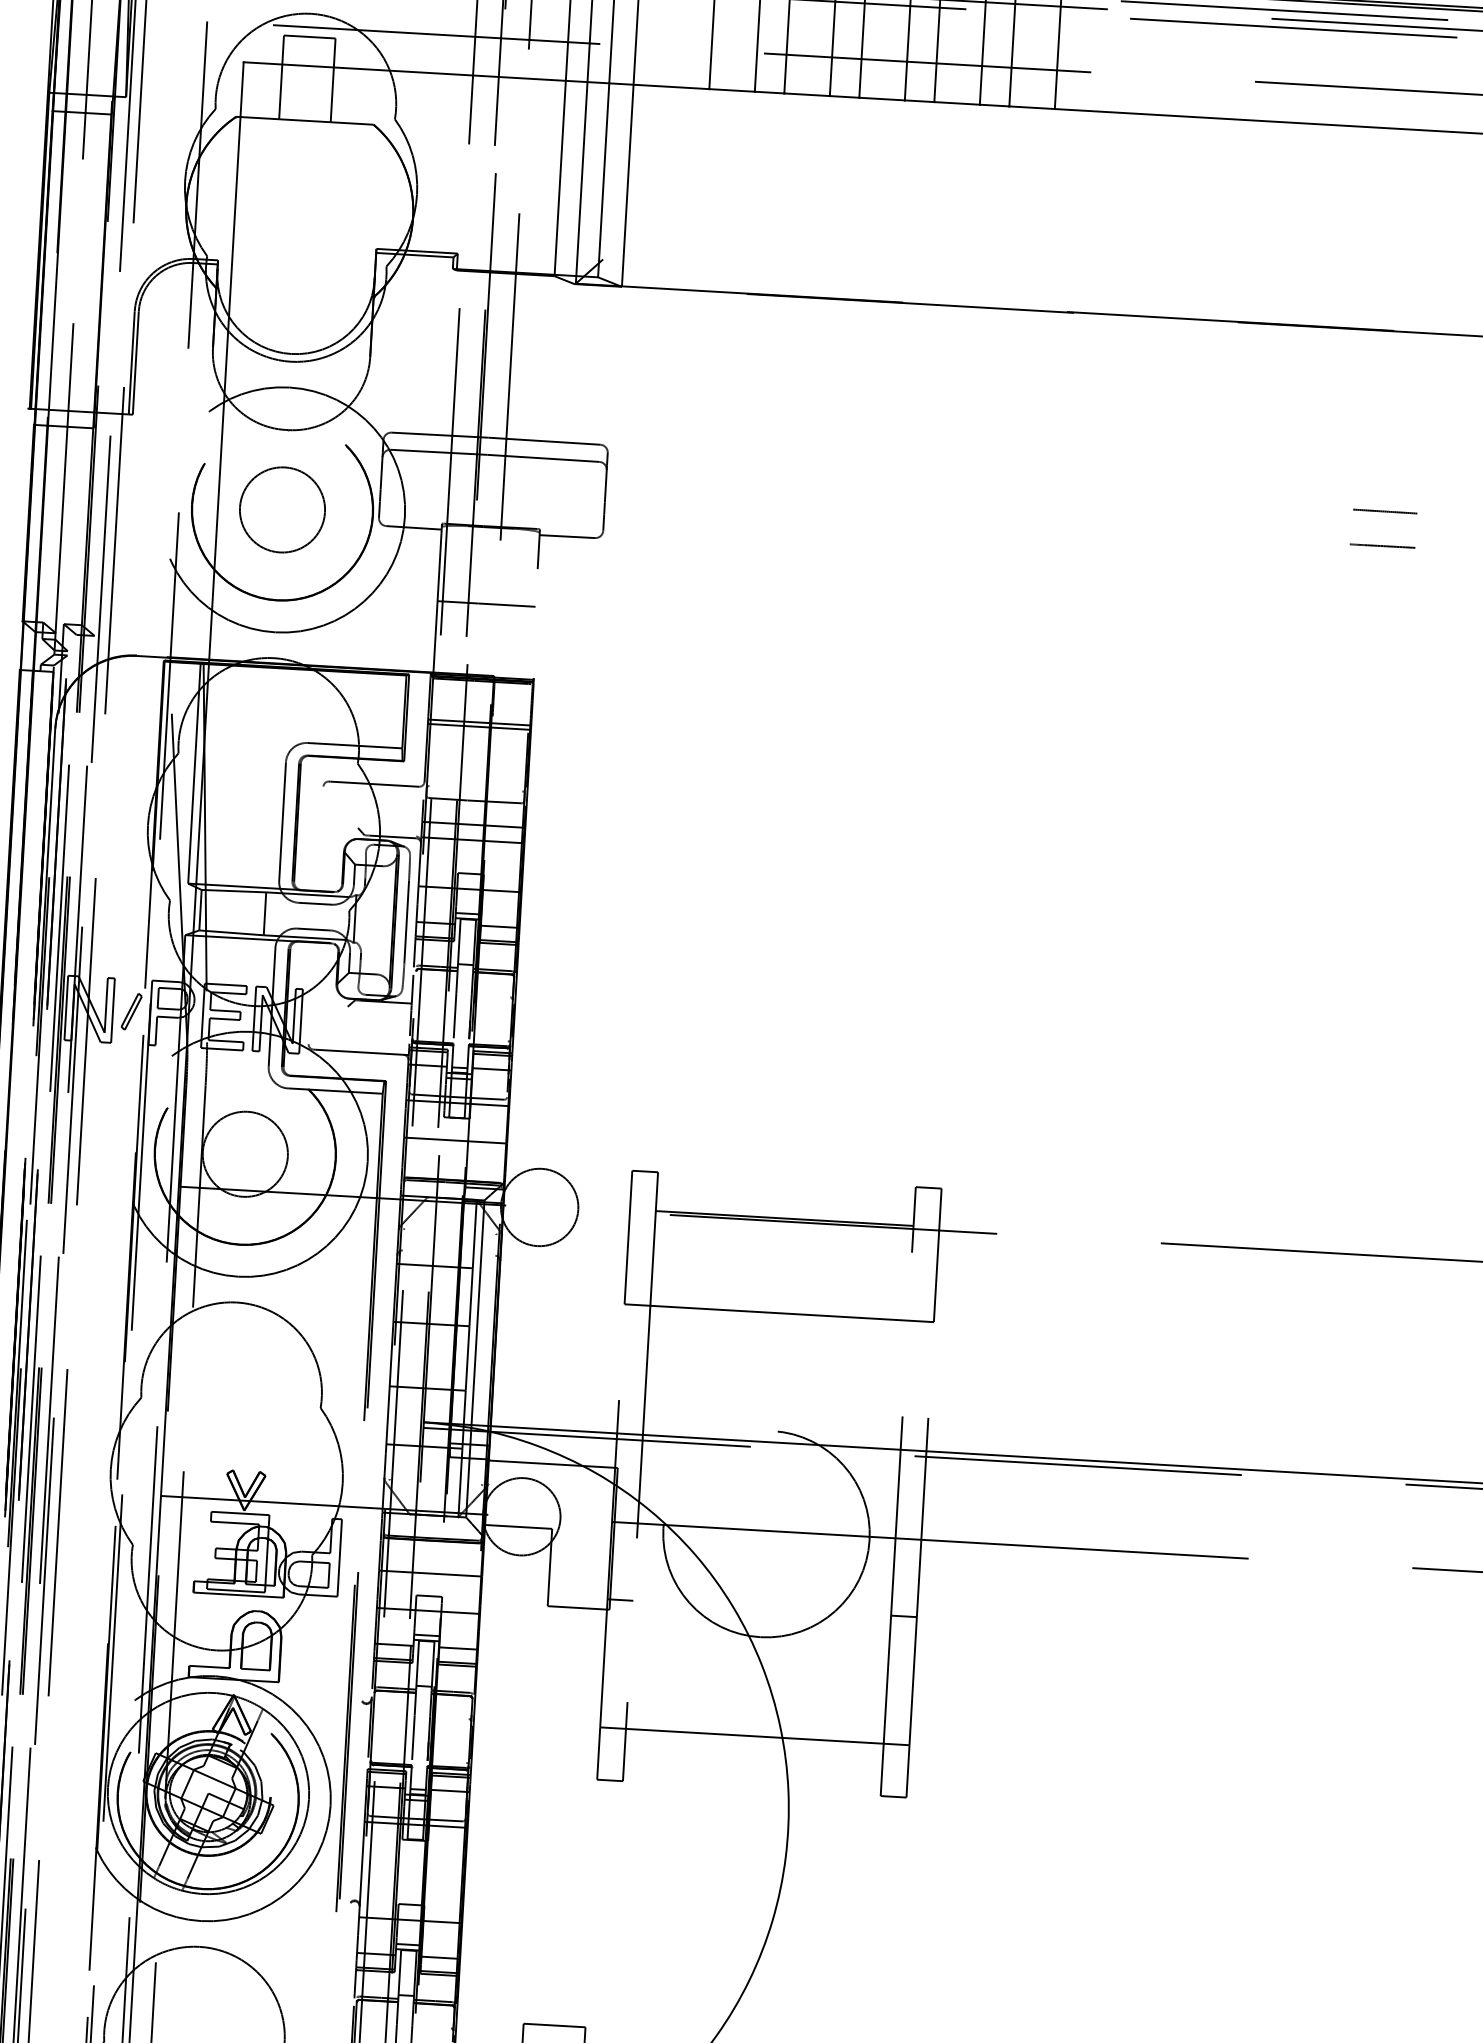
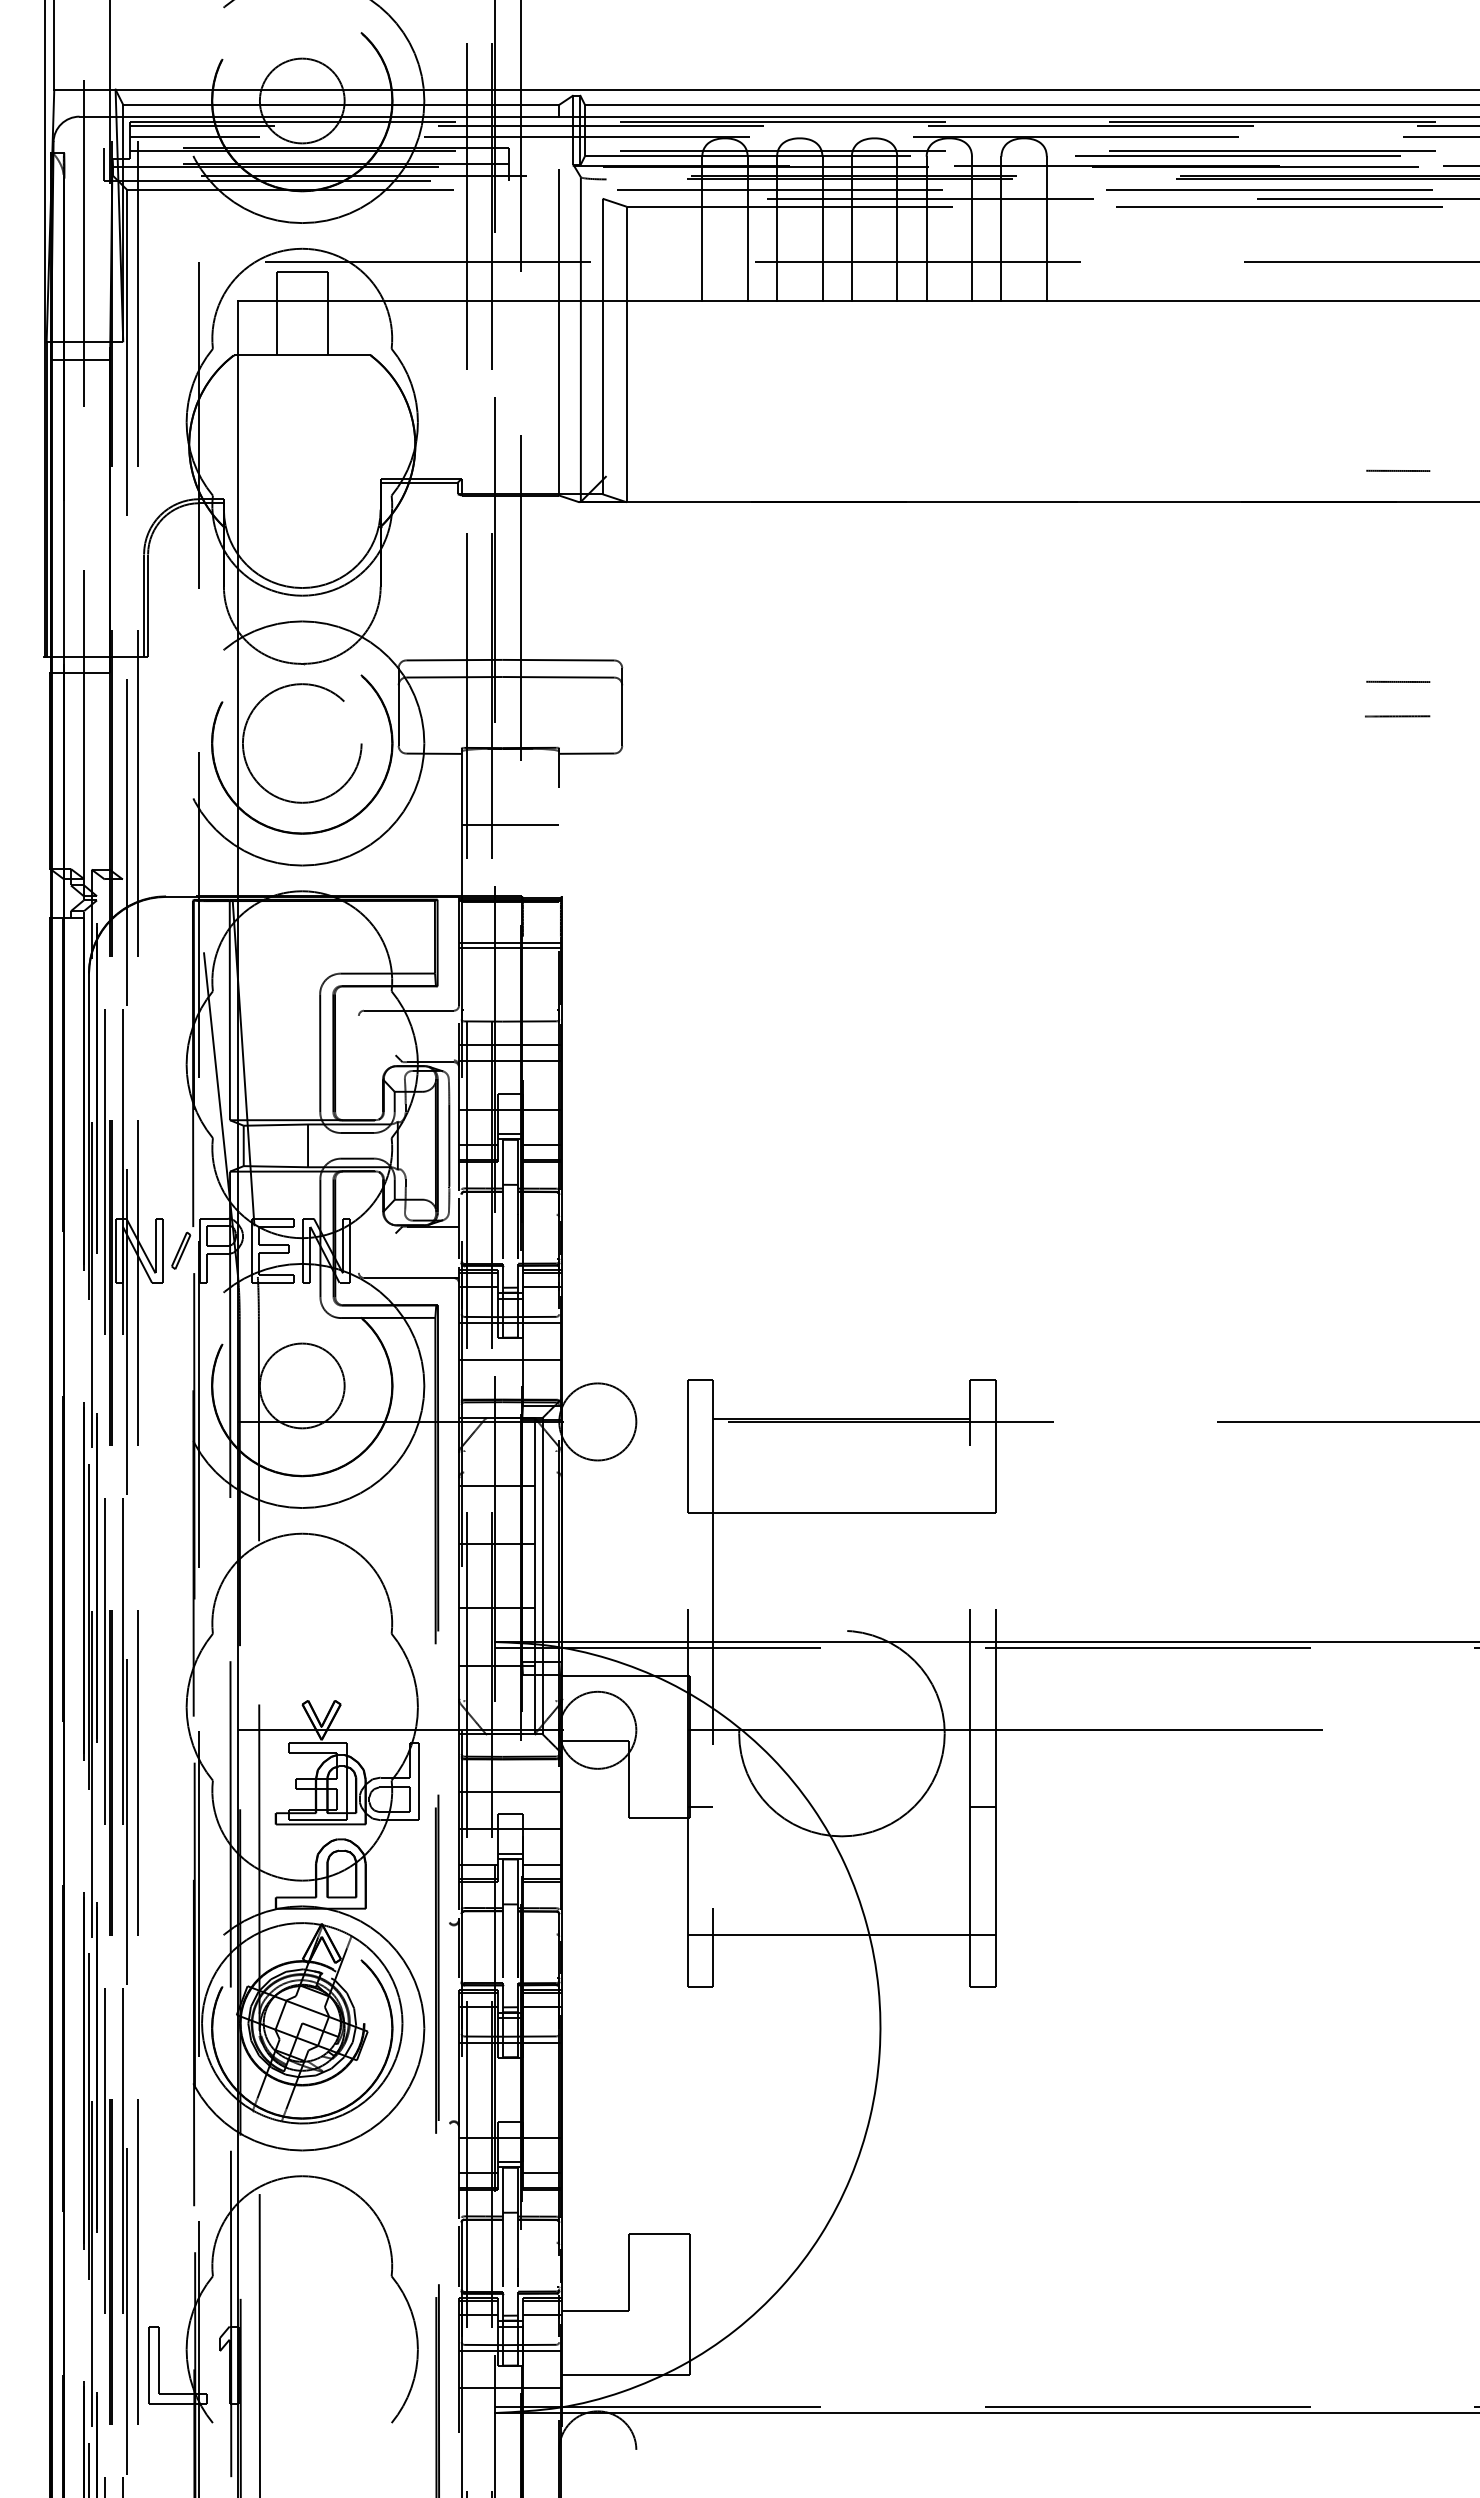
line: (1397, 299) -> (1398, 470), added
circle: (281, 509) -> (301, 743), size x1.4

